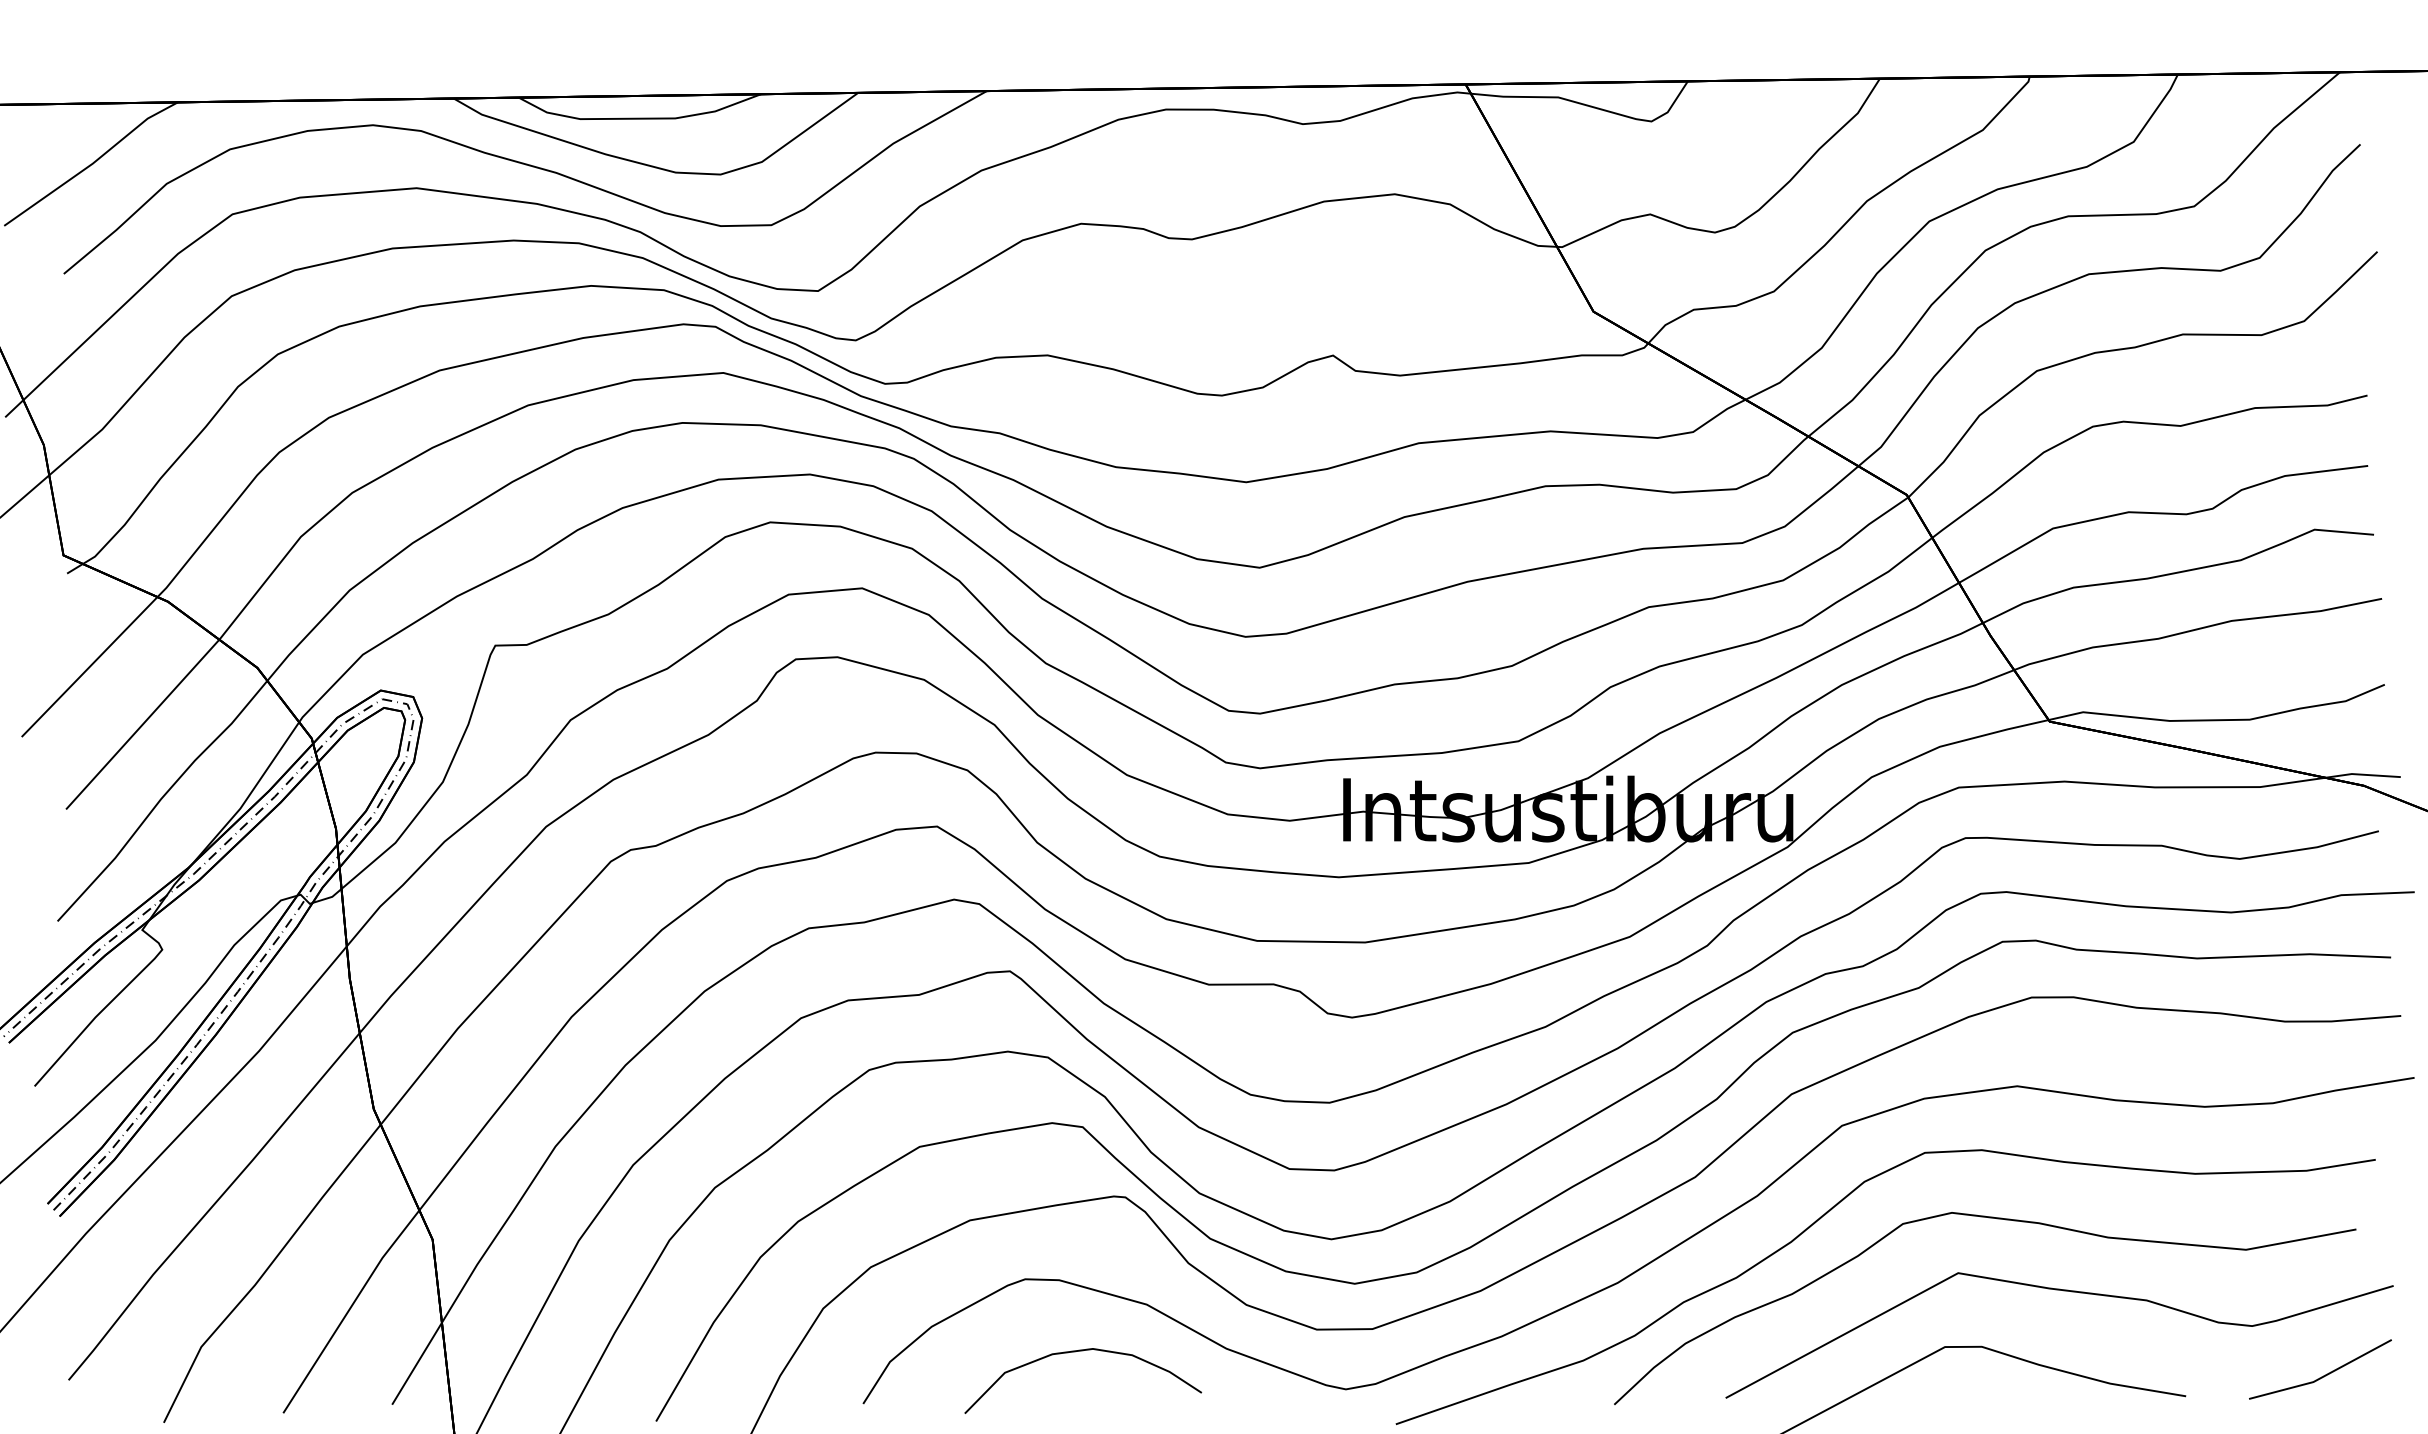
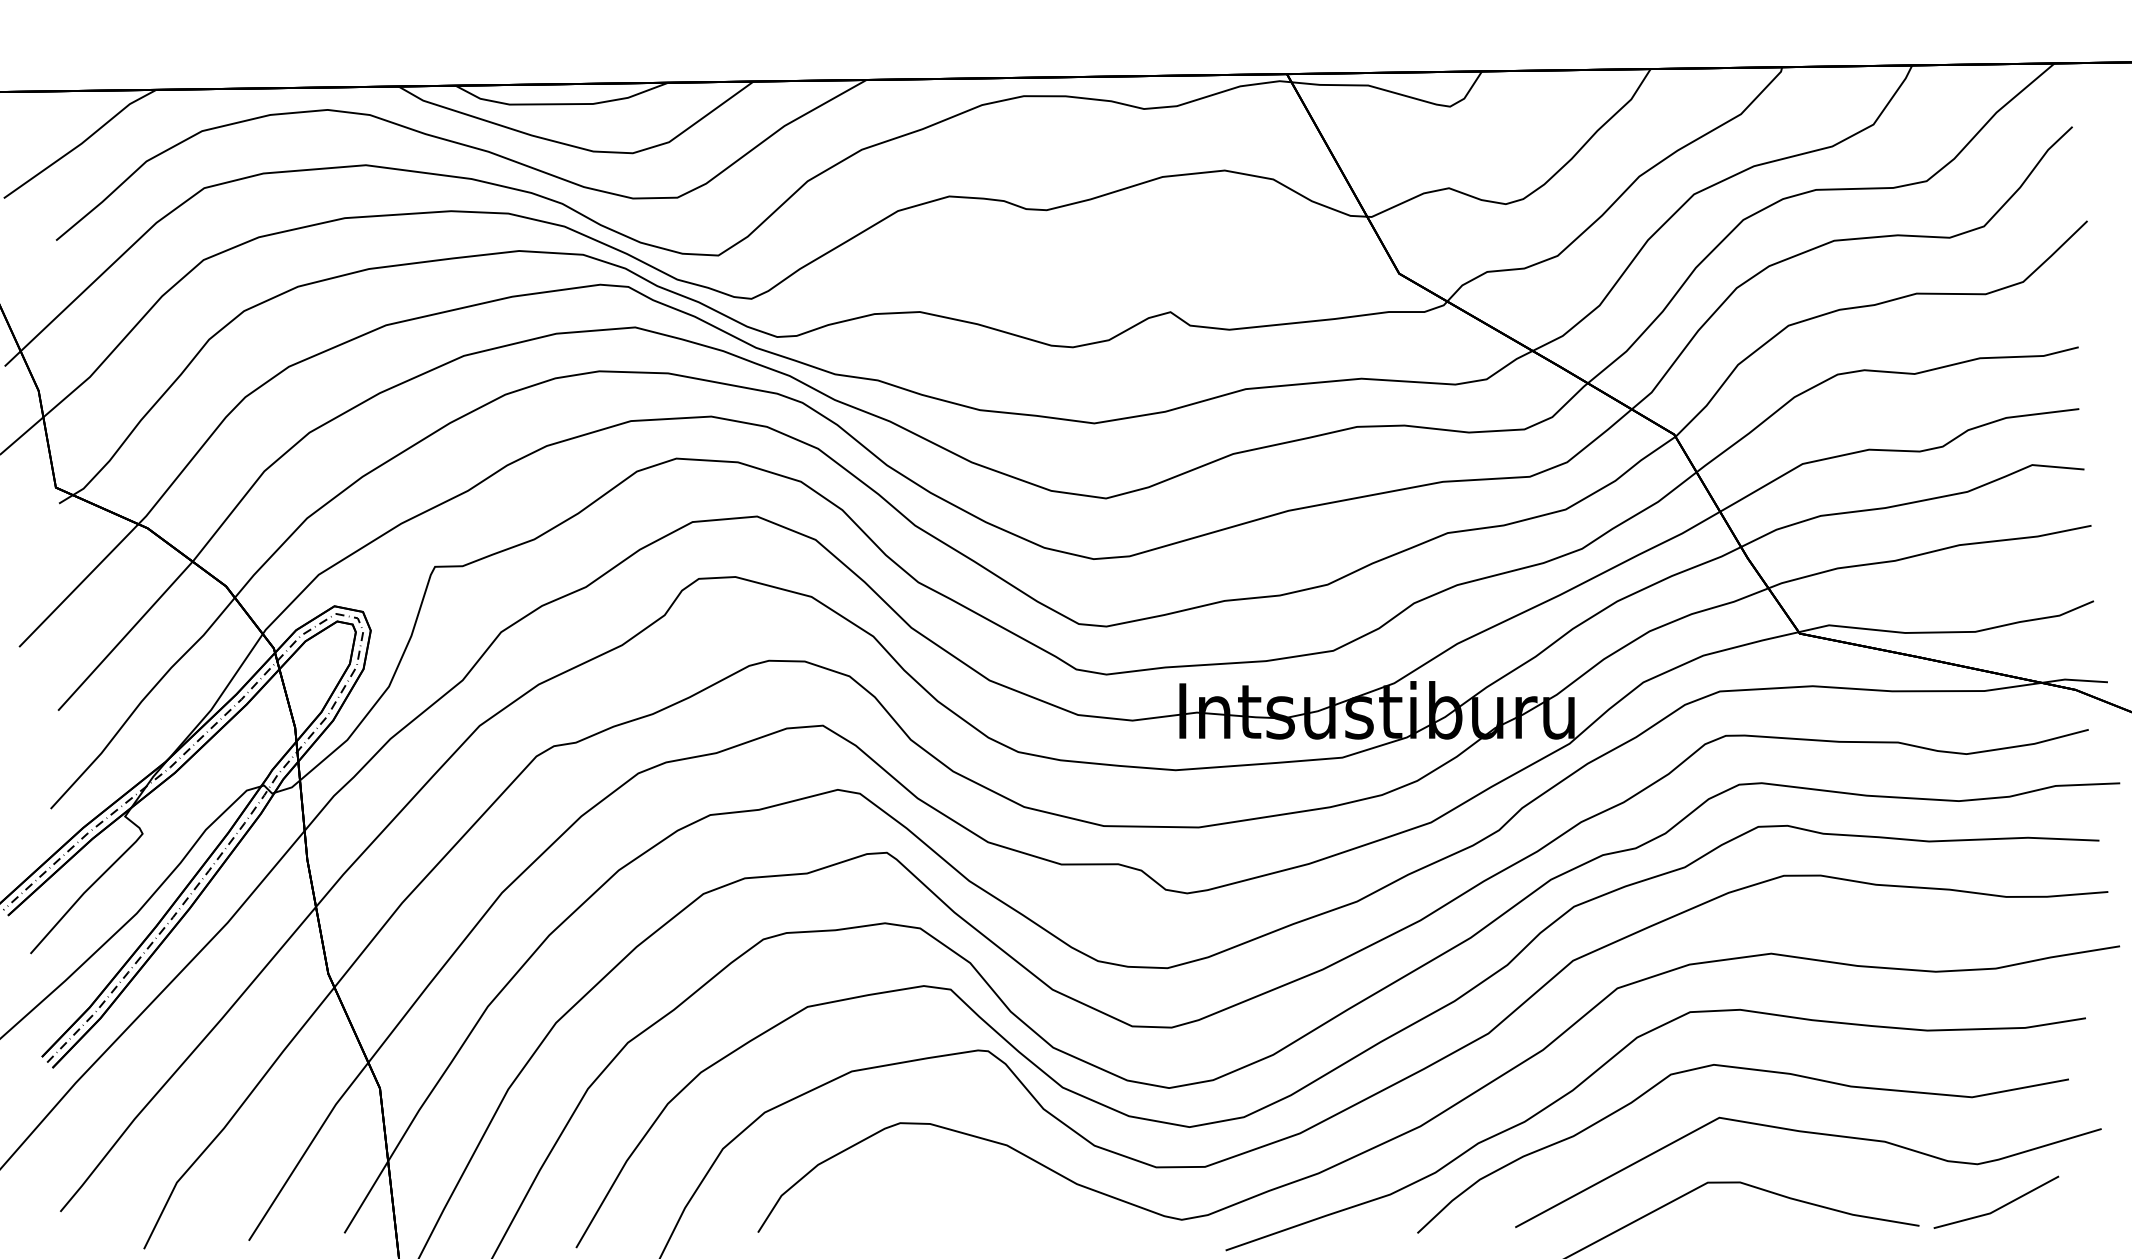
curve: (1076, 1352) -> (945, 1187), removed
line: (2322, 1375) -> (1998, 1207), moved

